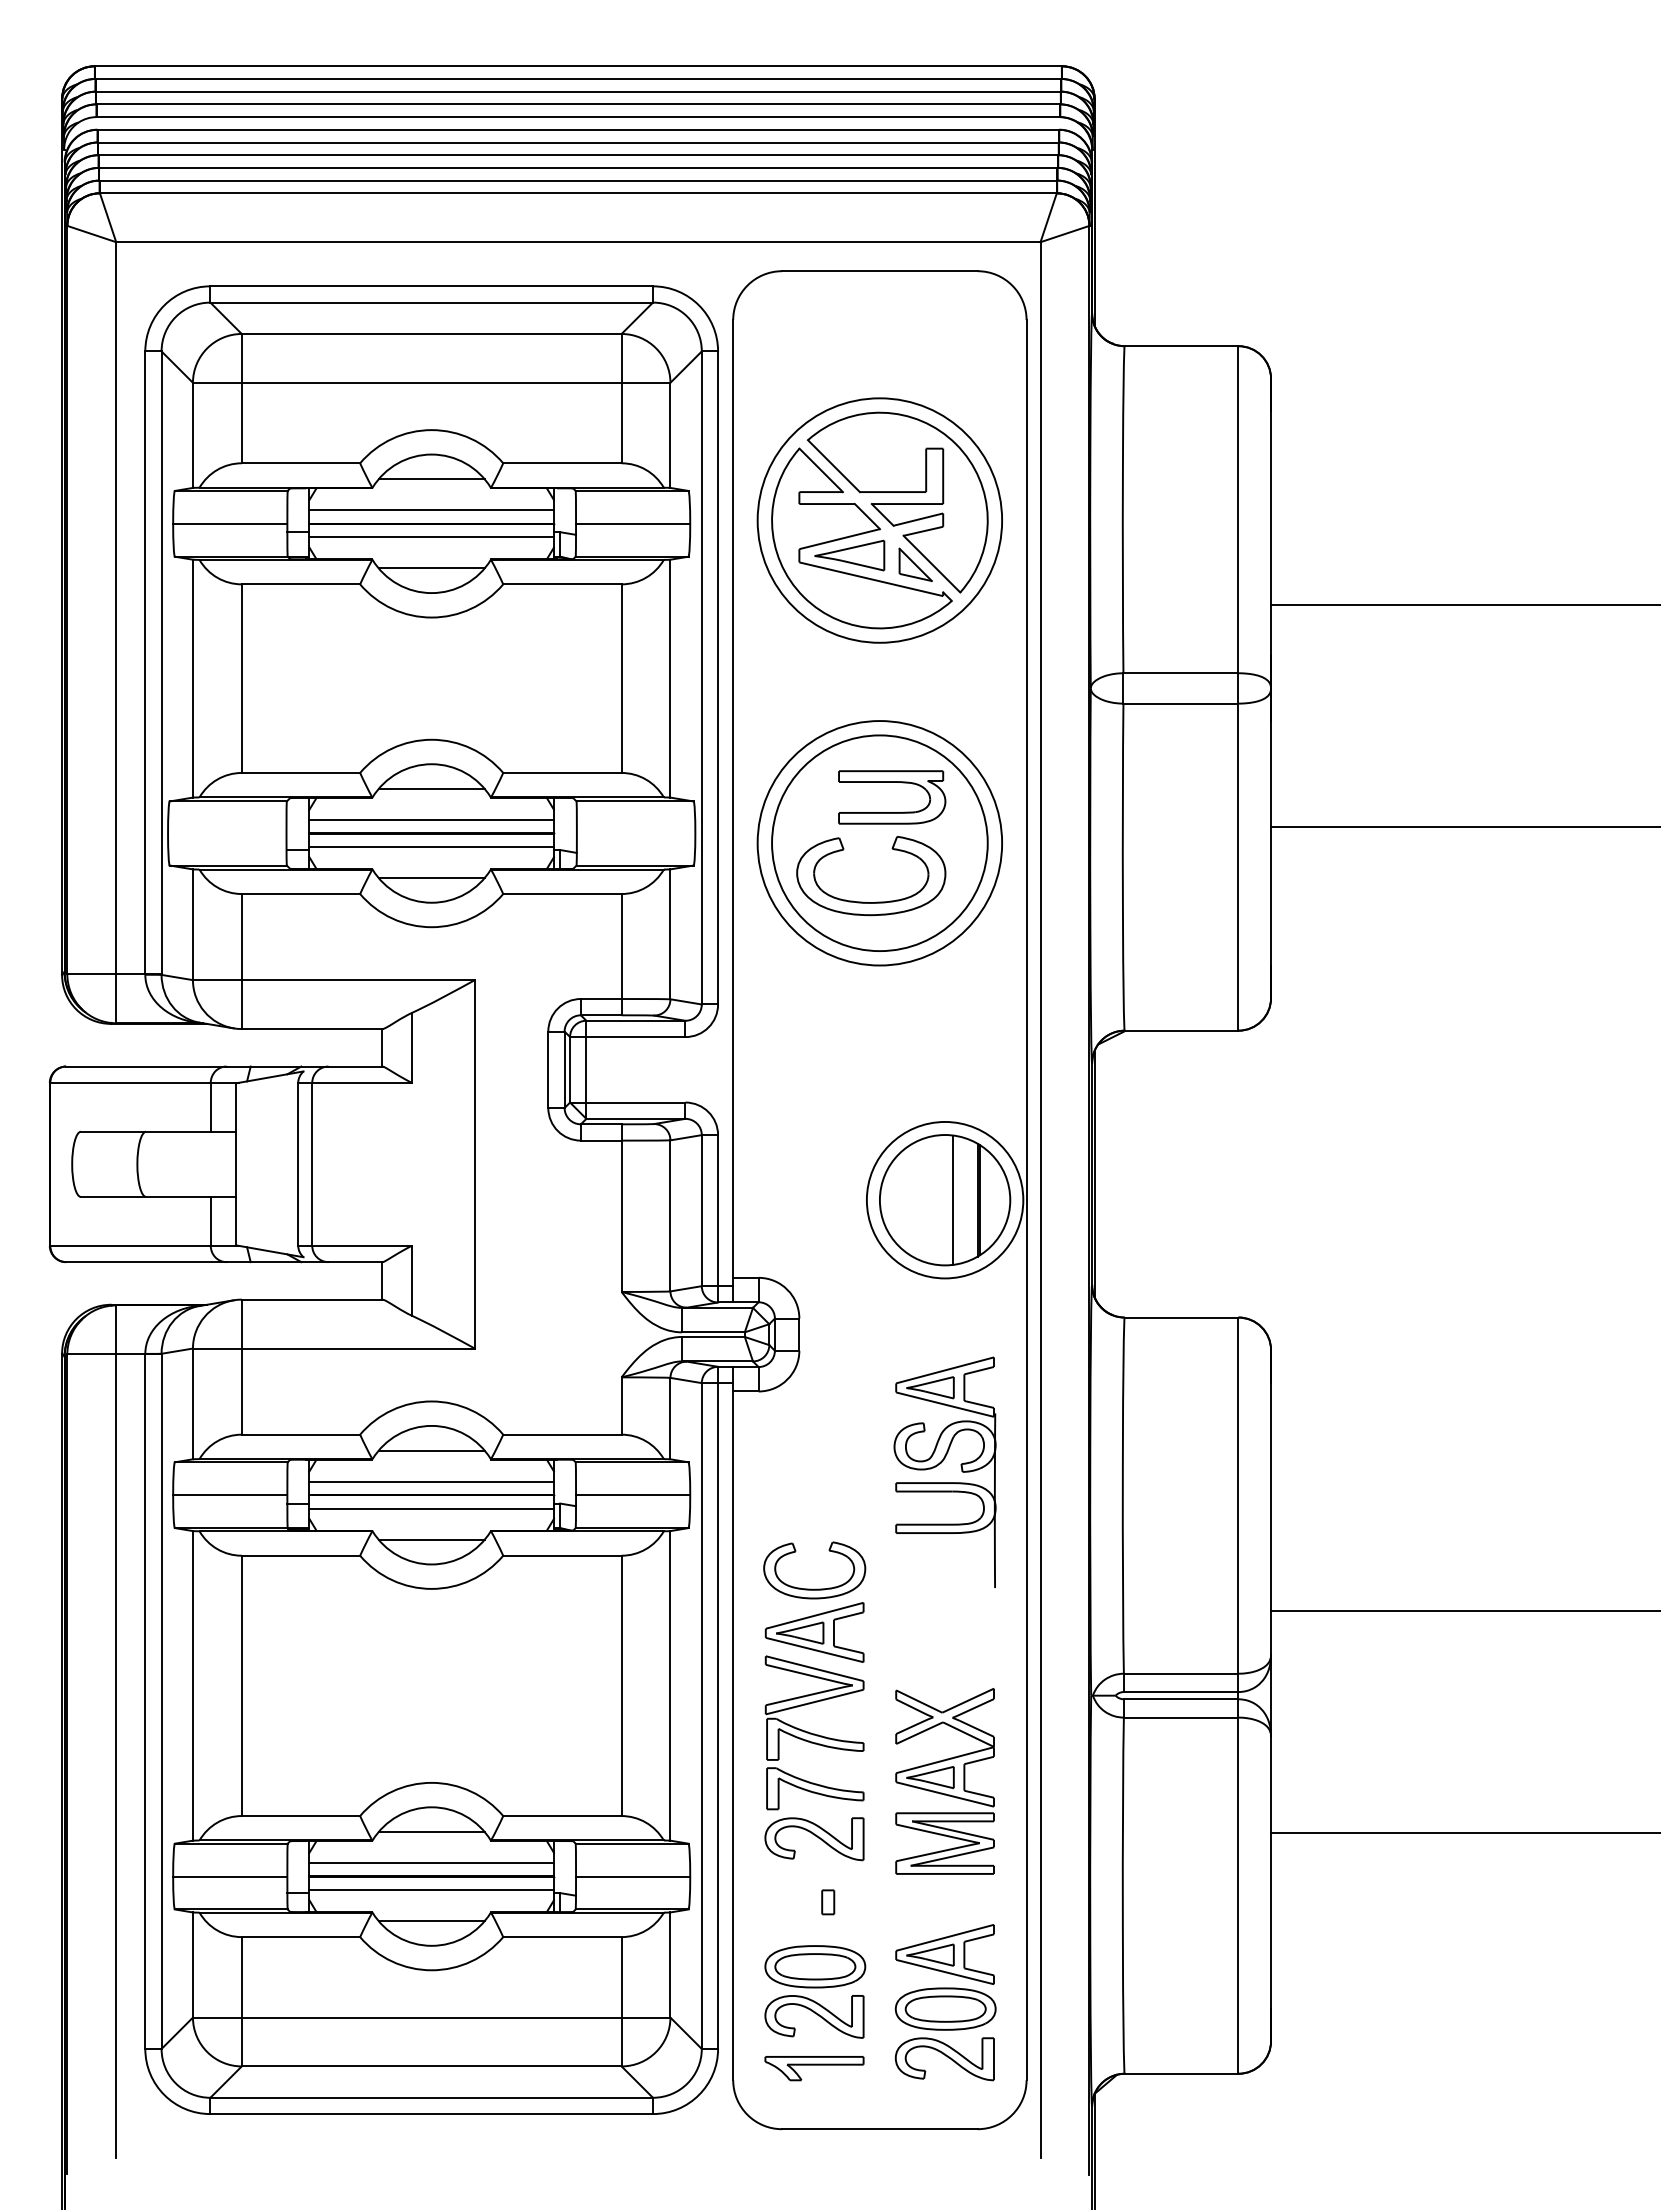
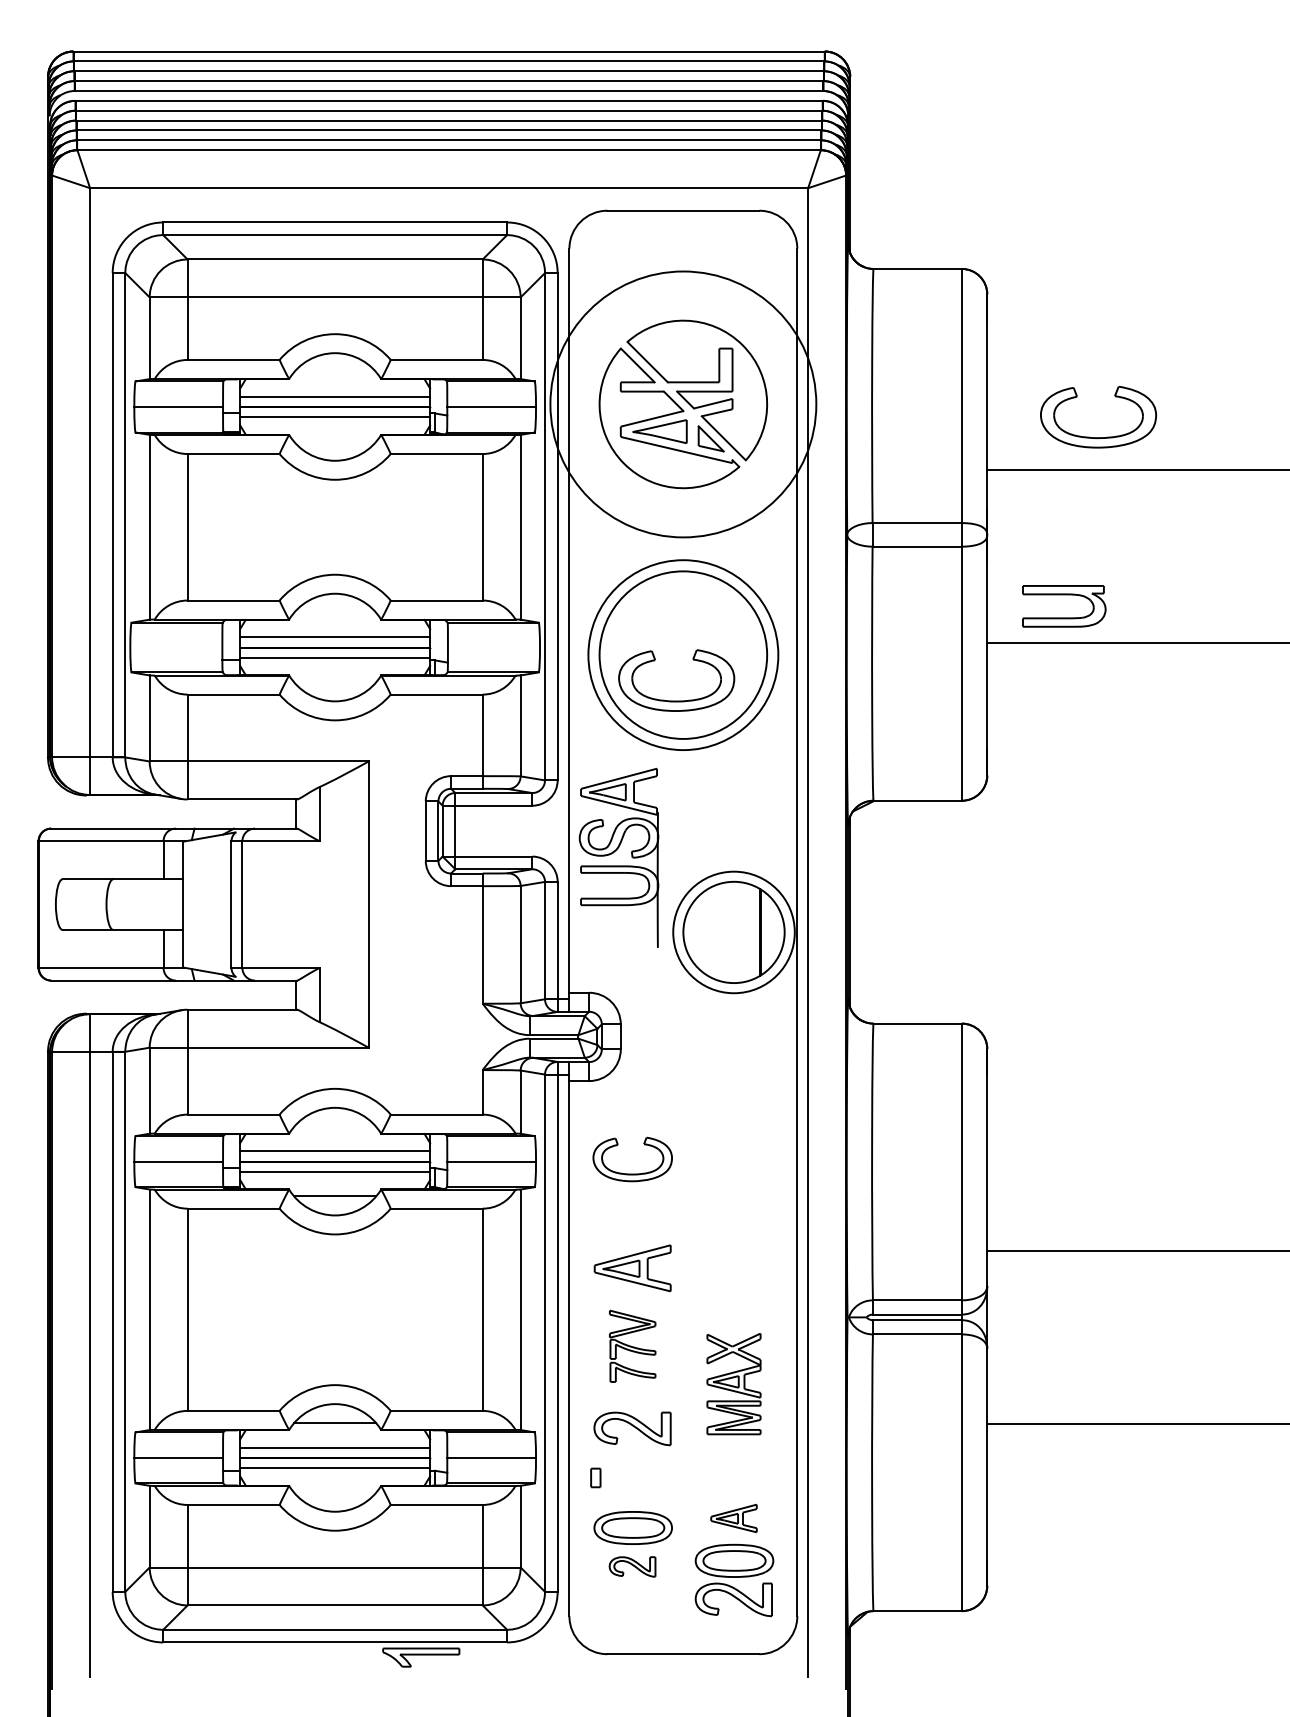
line: (431, 479) -> (335, 372), removed
circle: (879, 520) -> (683, 404), size x1.4
part: (1419, 562) -> (1102, 437), added
line: (431, 568) -> (335, 441), removed
part: (892, 782) -> (1064, 594), moved
line: (431, 788) -> (335, 612), removed
line: (431, 878) -> (335, 682), removed
line: (953, 1199) -> (740, 931), removed
line: (431, 1450) -> (335, 1126), removed
part: (940, 1464) -> (615, 851), moved
part: (814, 1588) -> (632, 1173), moved
part: (814, 1732) -> (632, 1346), size x0.6
part: (944, 1781) -> (733, 1384), size x0.7
part: (828, 1902) -> (596, 1478), moved
line: (431, 1921) -> (335, 1492), removed
part: (944, 1954) -> (733, 1518), size x0.6
part: (814, 2016) -> (632, 1566), size x0.6
part: (814, 2068) -> (421, 1657), moved

